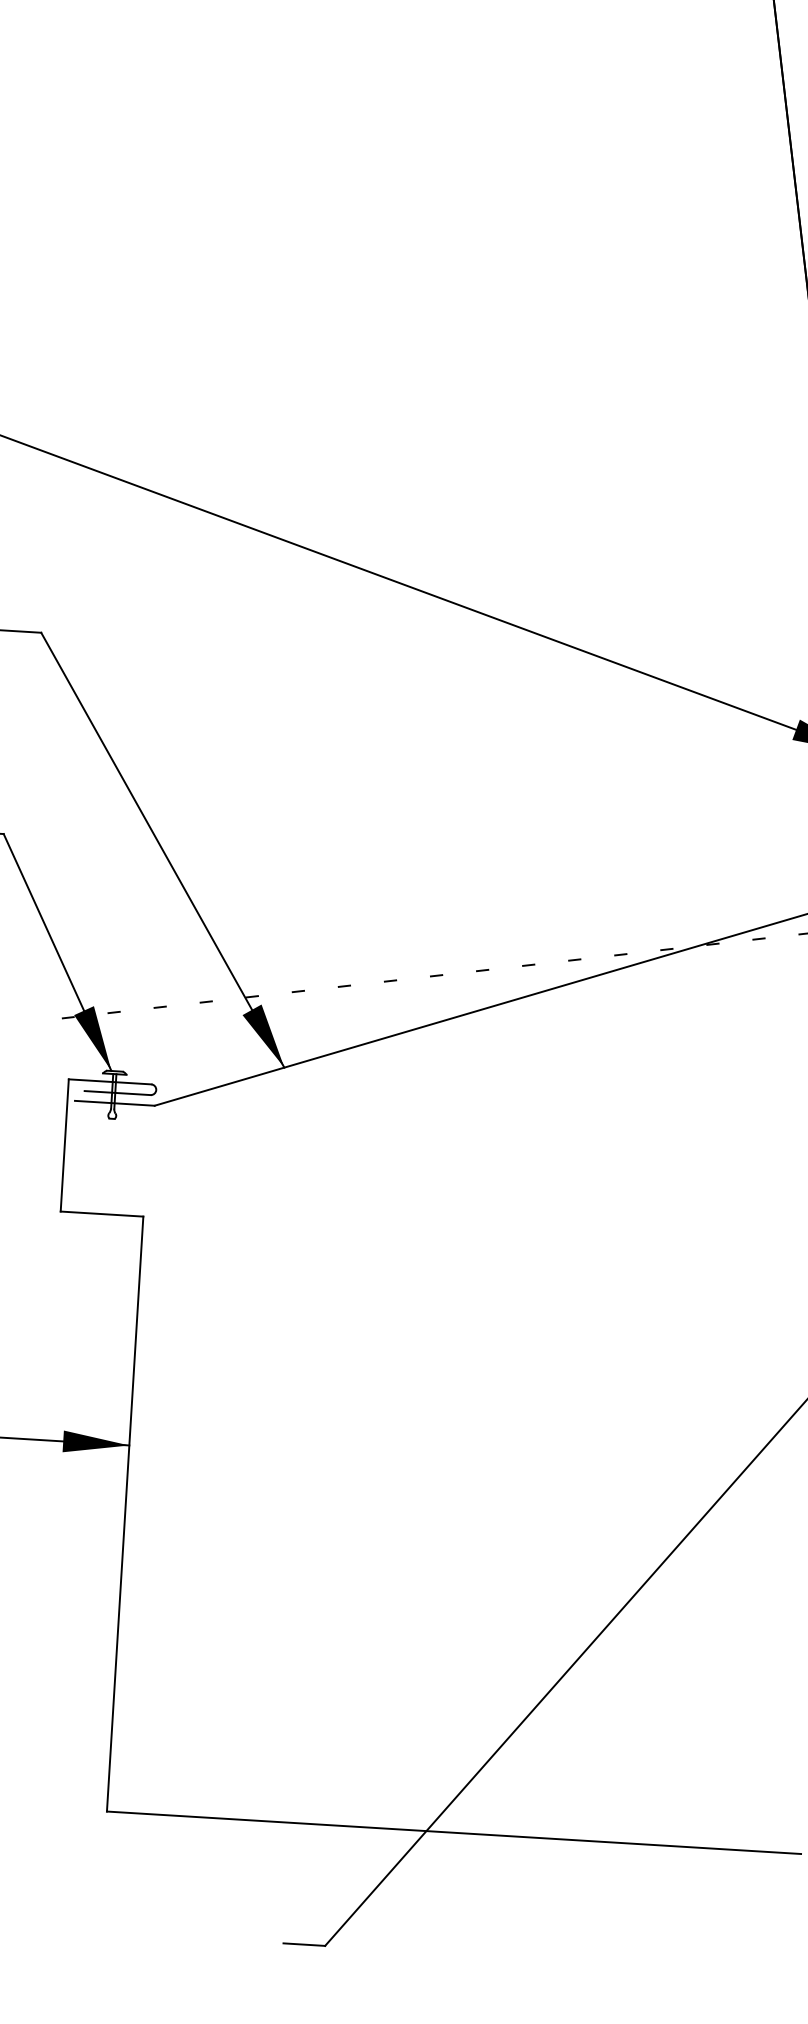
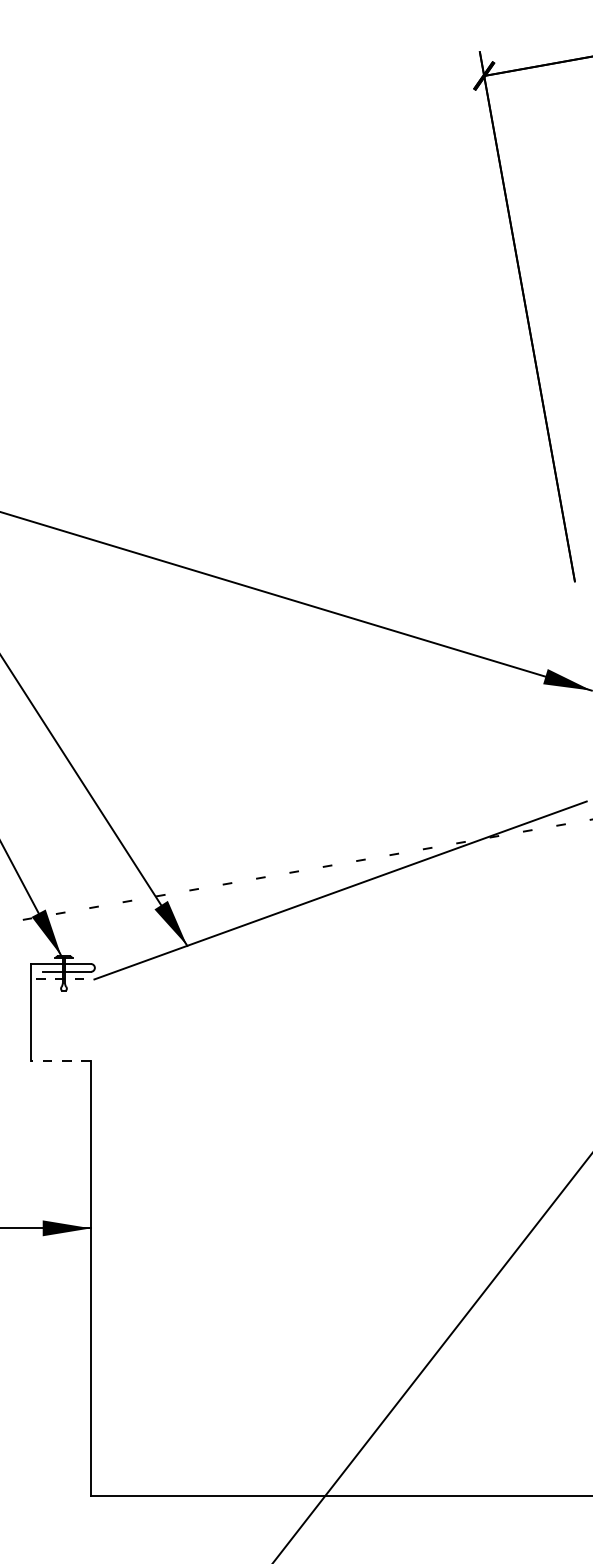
line: (115, 1103) -> (65, 979), solid -> dashed
line: (101, 1213) -> (60, 1060), solid -> dashed

